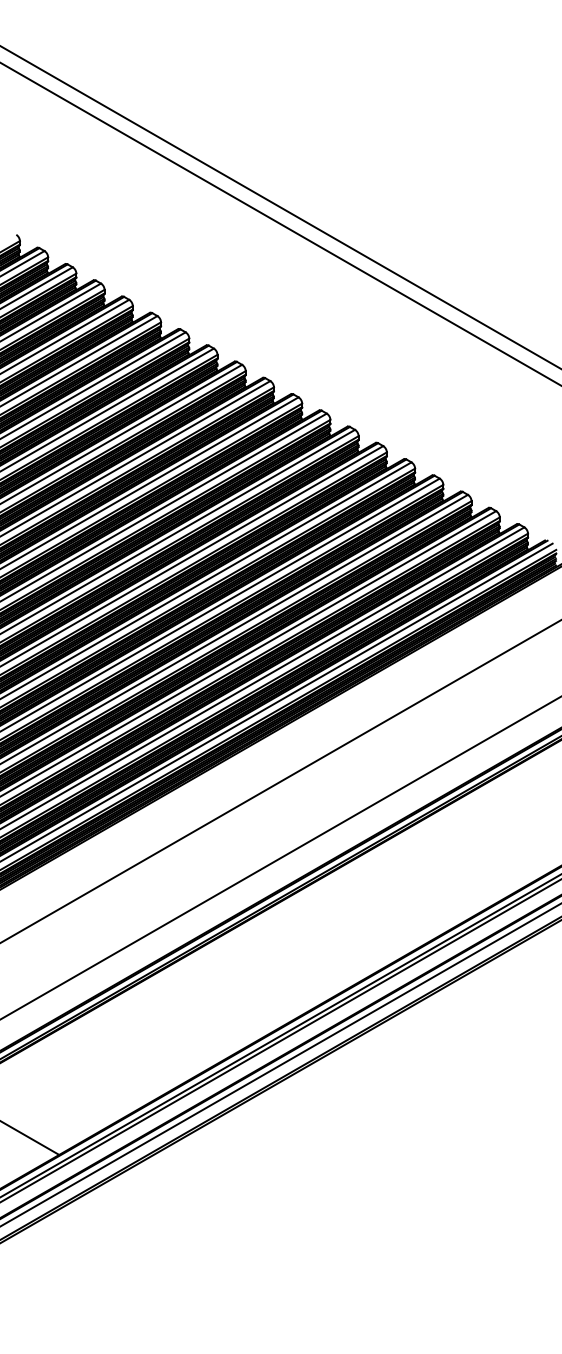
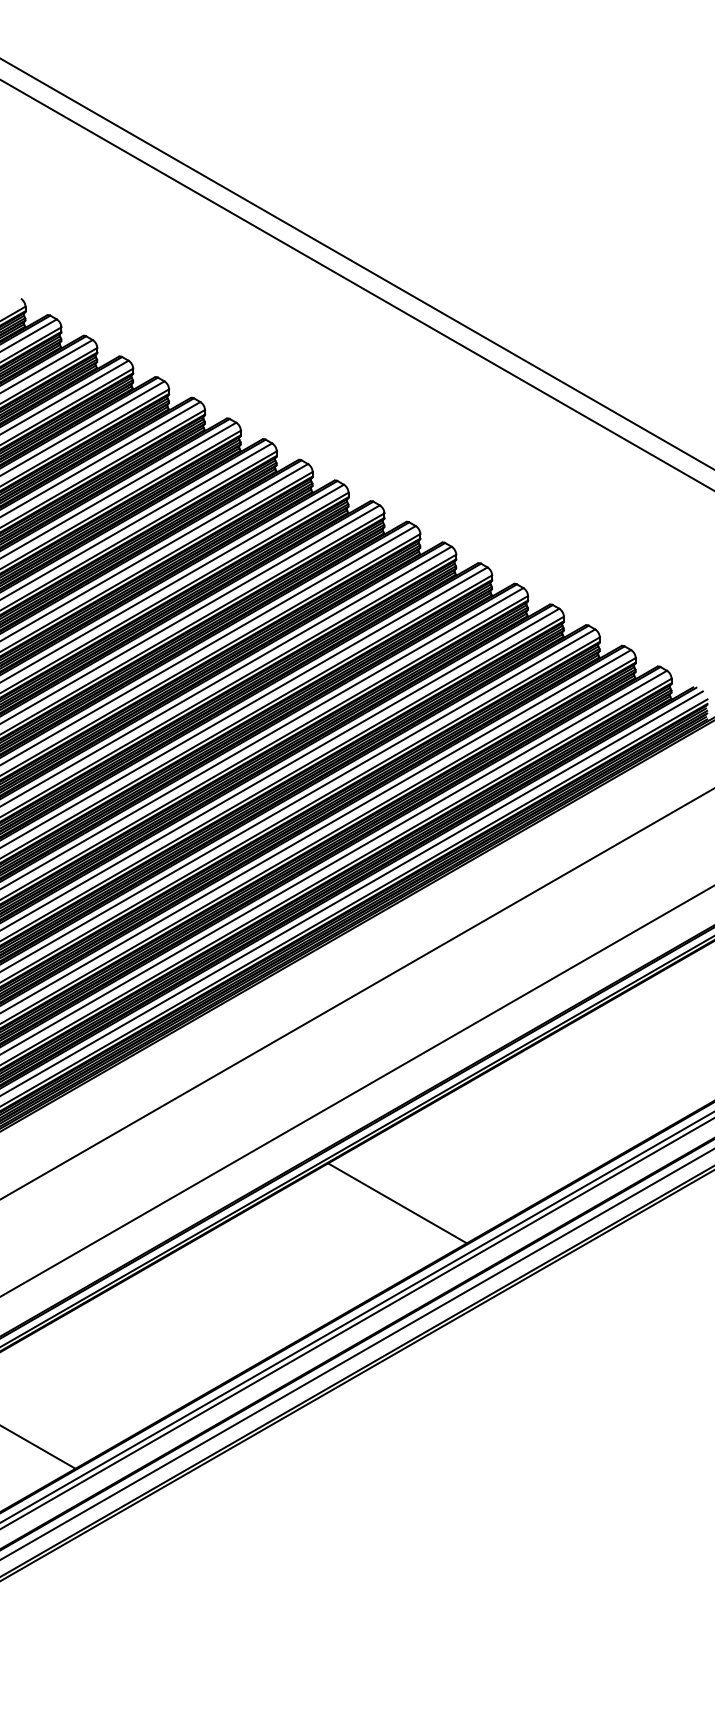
line: (312, 945) -> (397, 1202), added

